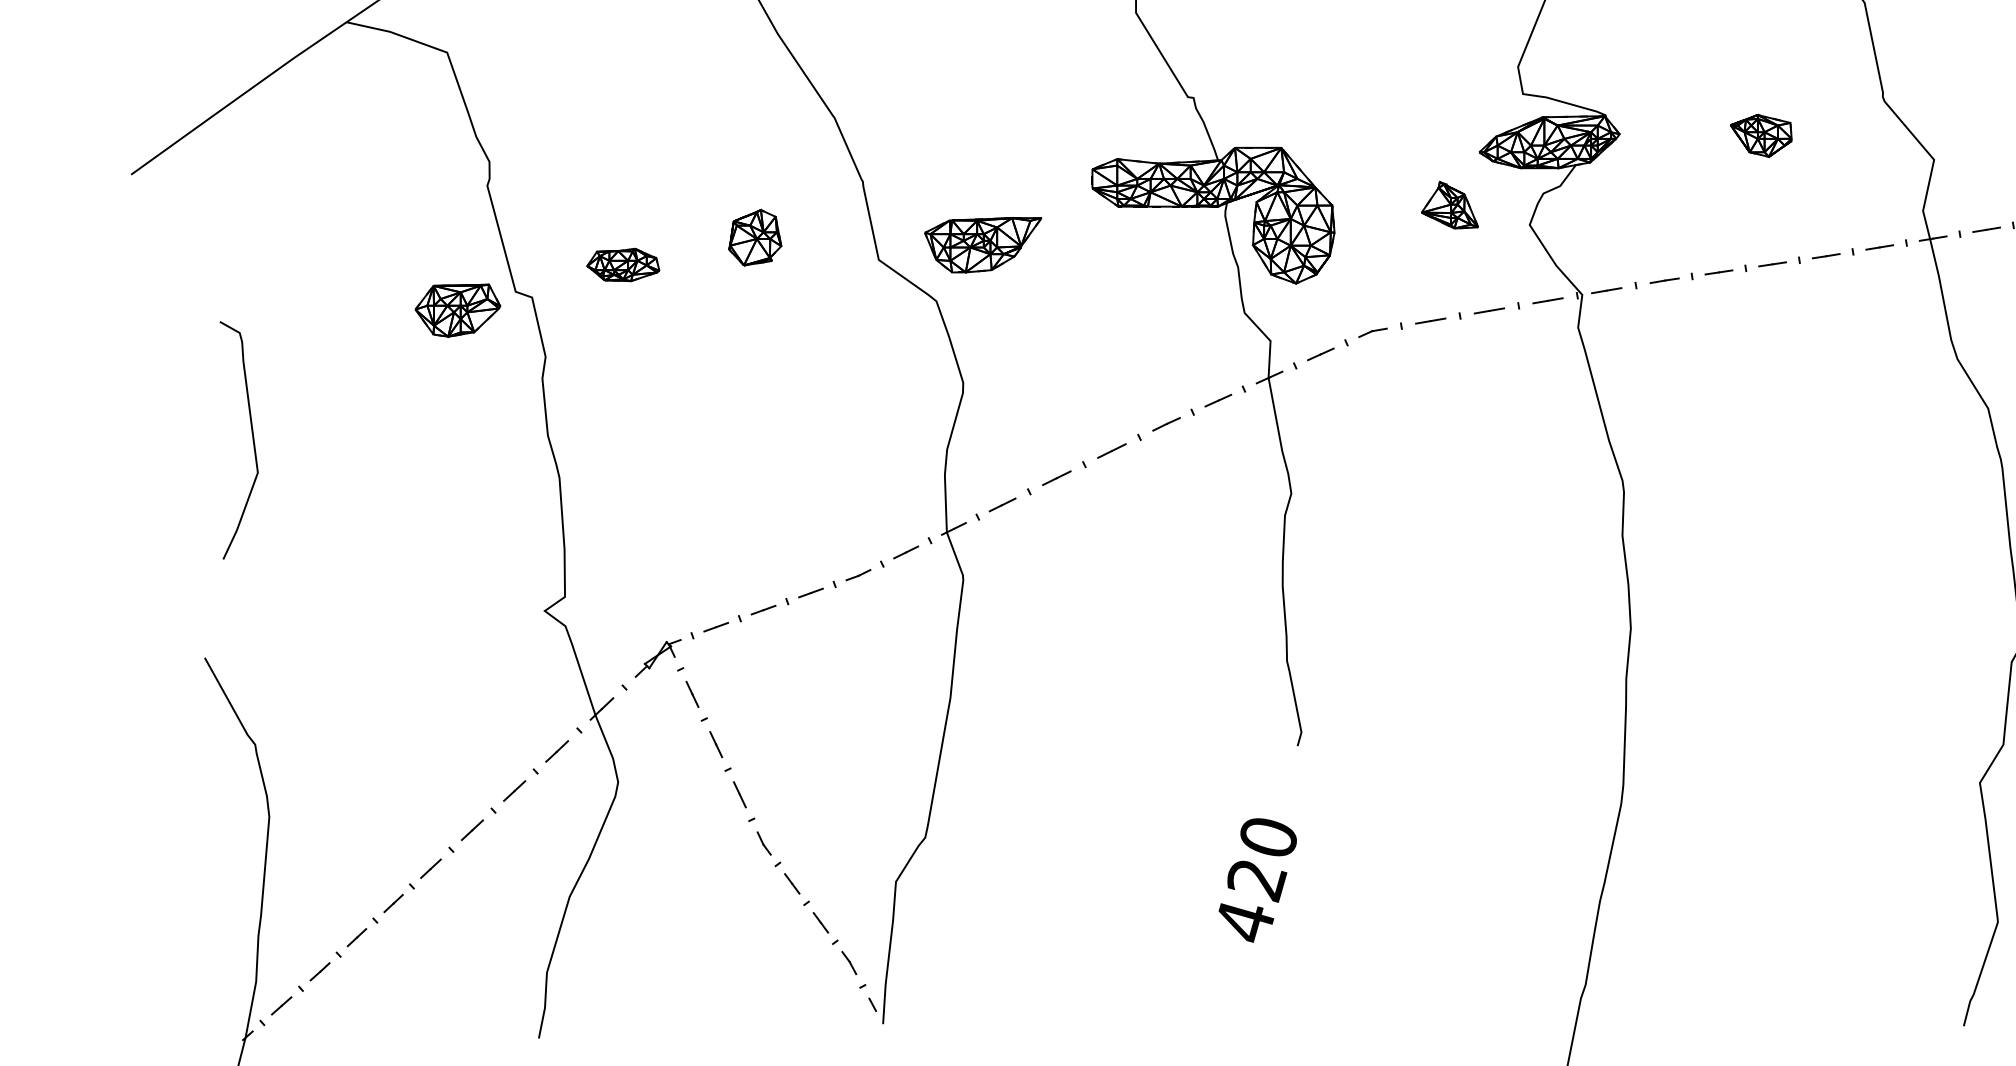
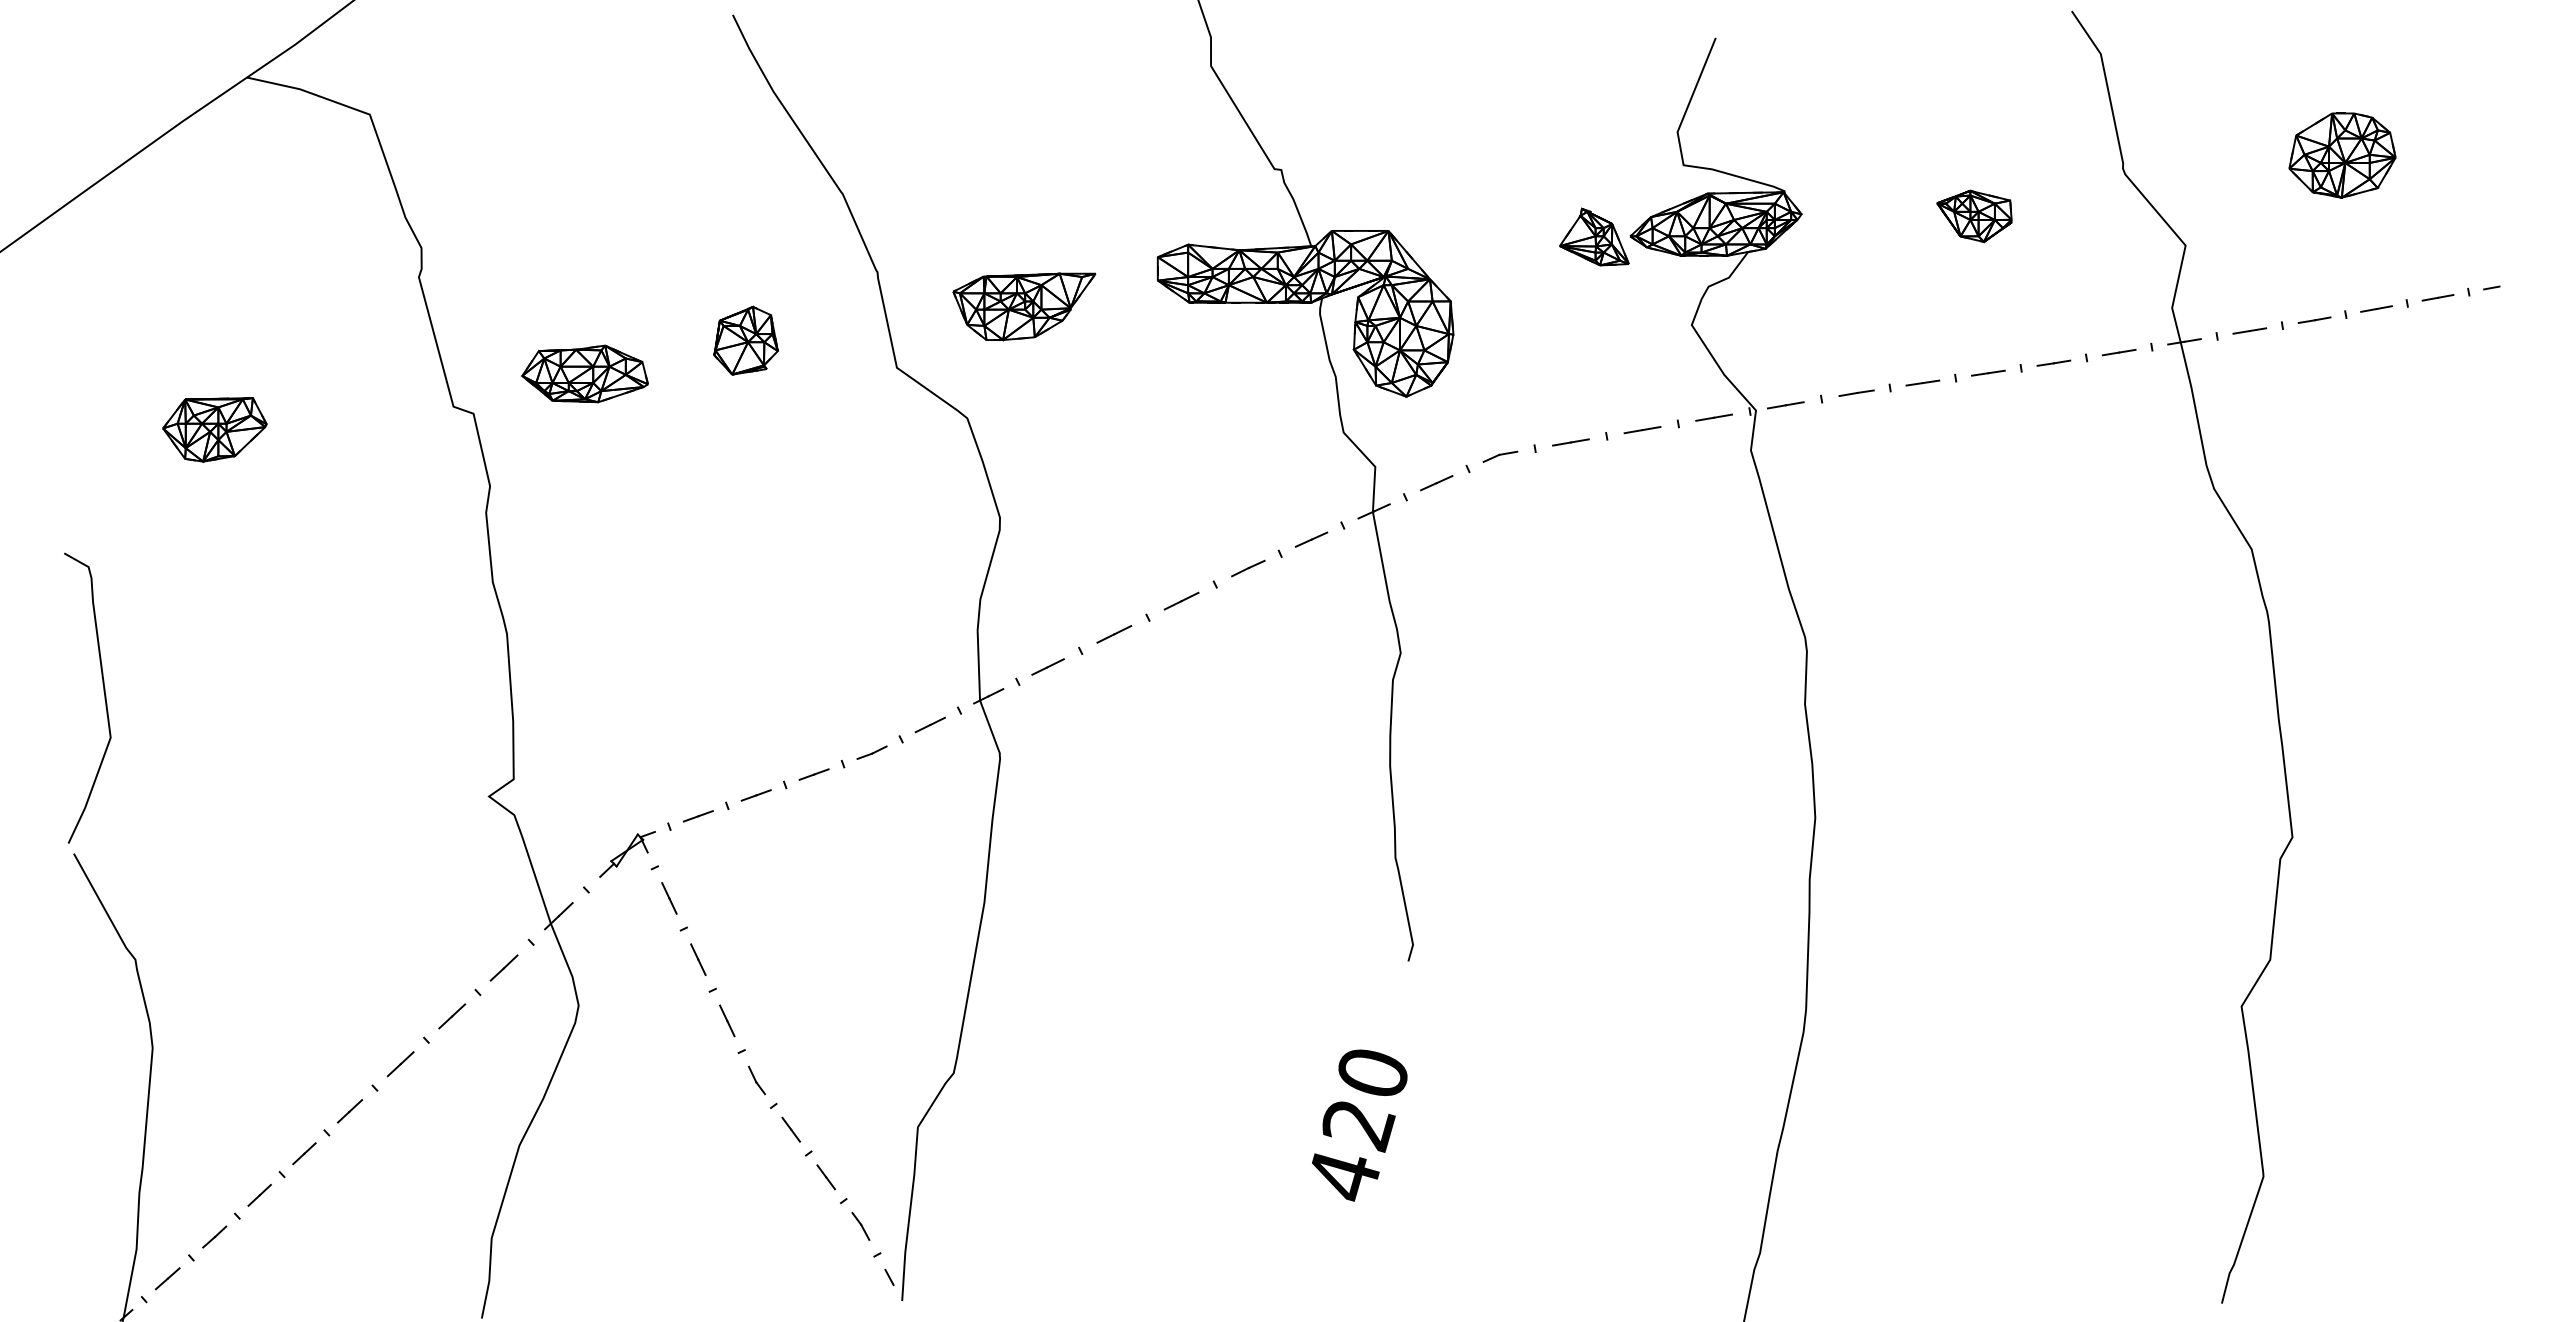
part: (1450, 204) -> (1594, 236), moved
part: (983, 244) -> (1024, 306), moved
part: (622, 264) -> (584, 373), size x1.43
part: (457, 310) -> (214, 429), moved
curve: (251, 435) -> (103, 692), moved

